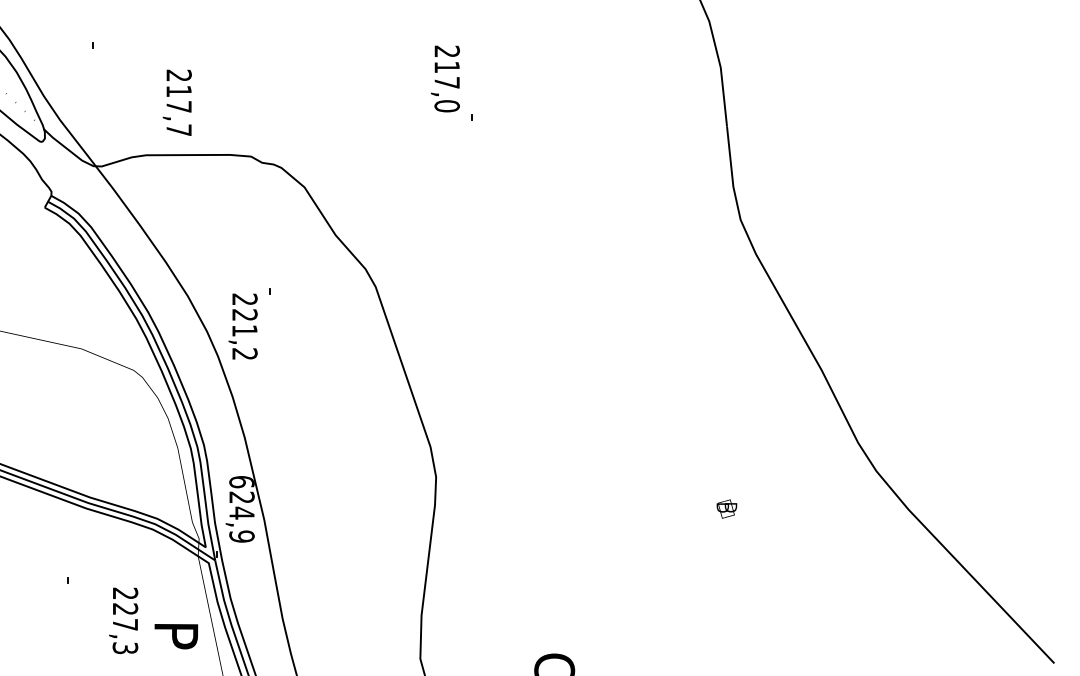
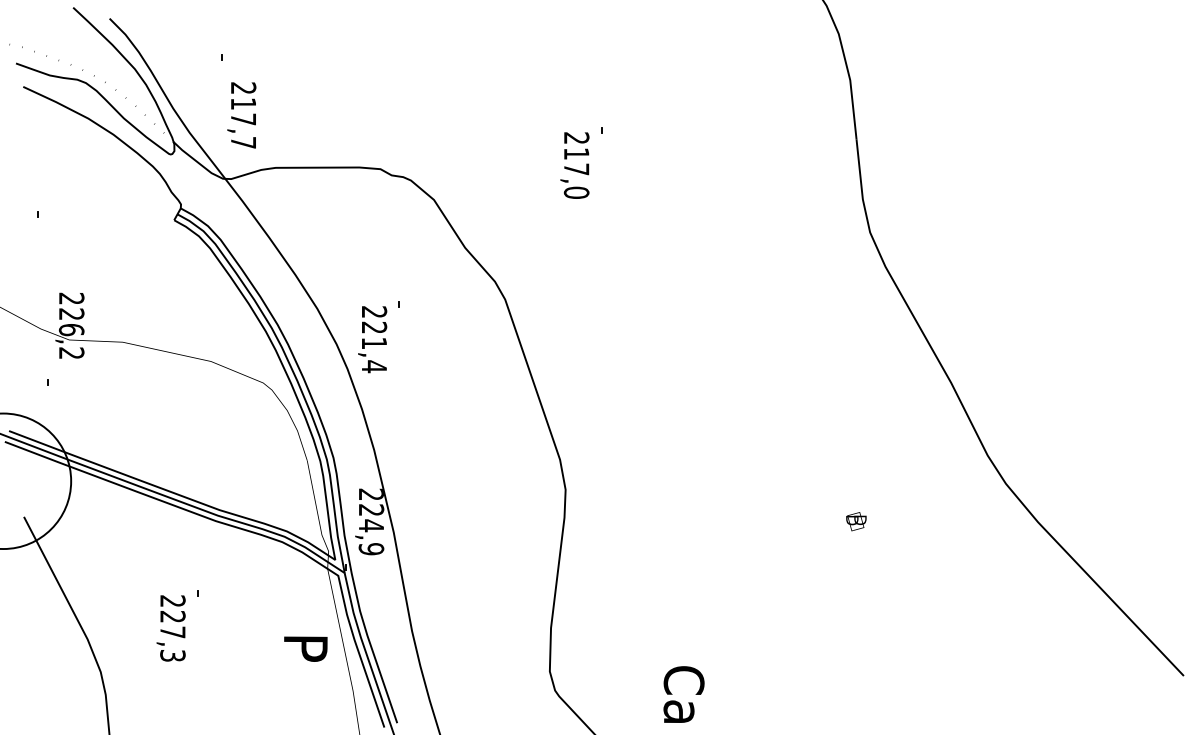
text: (445, 78) -> (574, 165), moved
text: (177, 102) -> (241, 115), moved
text: (245, 353) -> (374, 366), 221,2 -> 221,4
text: (241, 481) -> (370, 494), 624,9 -> 224,9
text: (123, 620) -> (170, 628), moved

